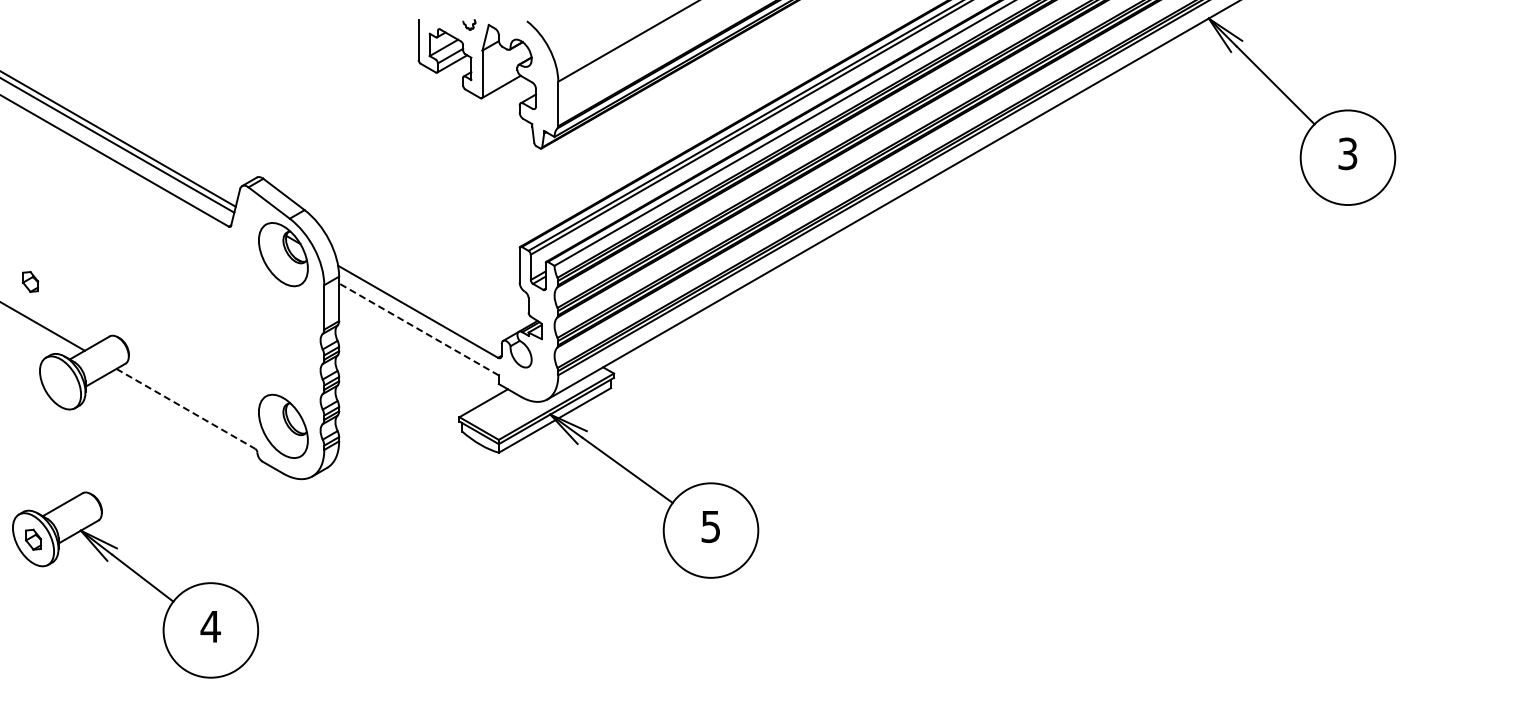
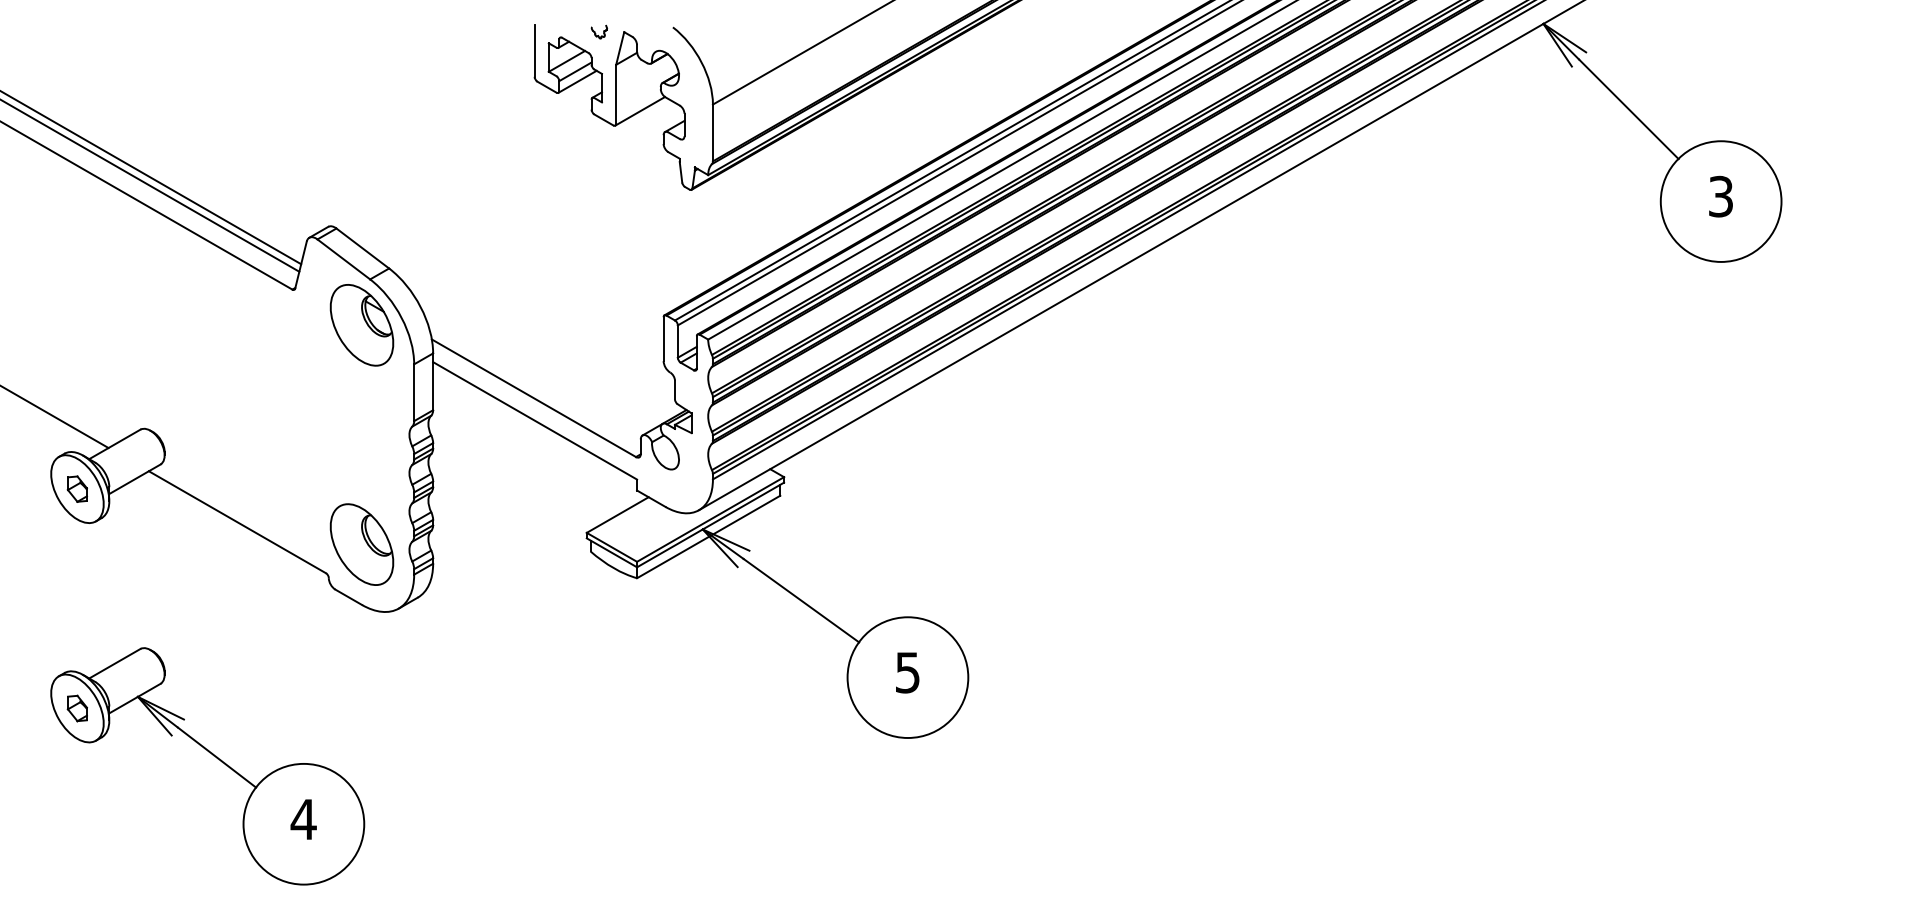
part: (30, 281) -> (77, 488), moved
line: (418, 329) -> (534, 420), dashed -> solid
line: (186, 409) -> (238, 523), dashed -> solid
part: (141, 578) -> (215, 757), moved

